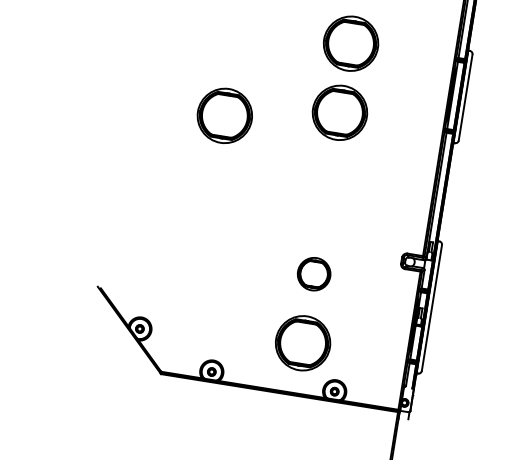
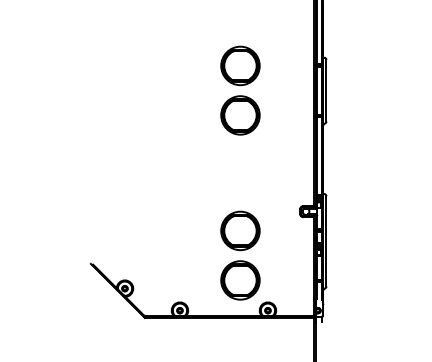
part: (224, 116) -> (160, 130), removed
part: (314, 273) -> (240, 230), size x1.67

